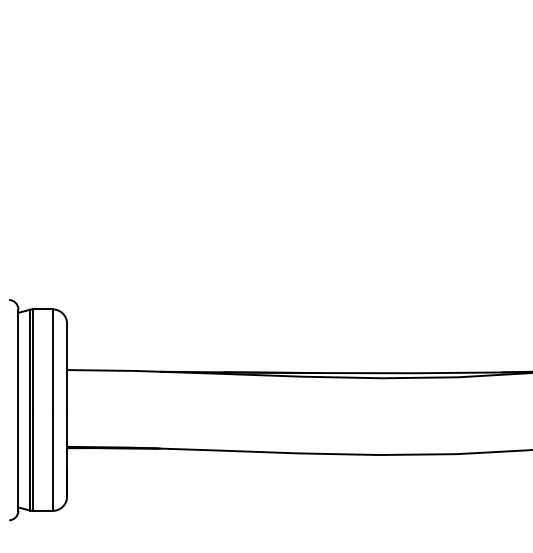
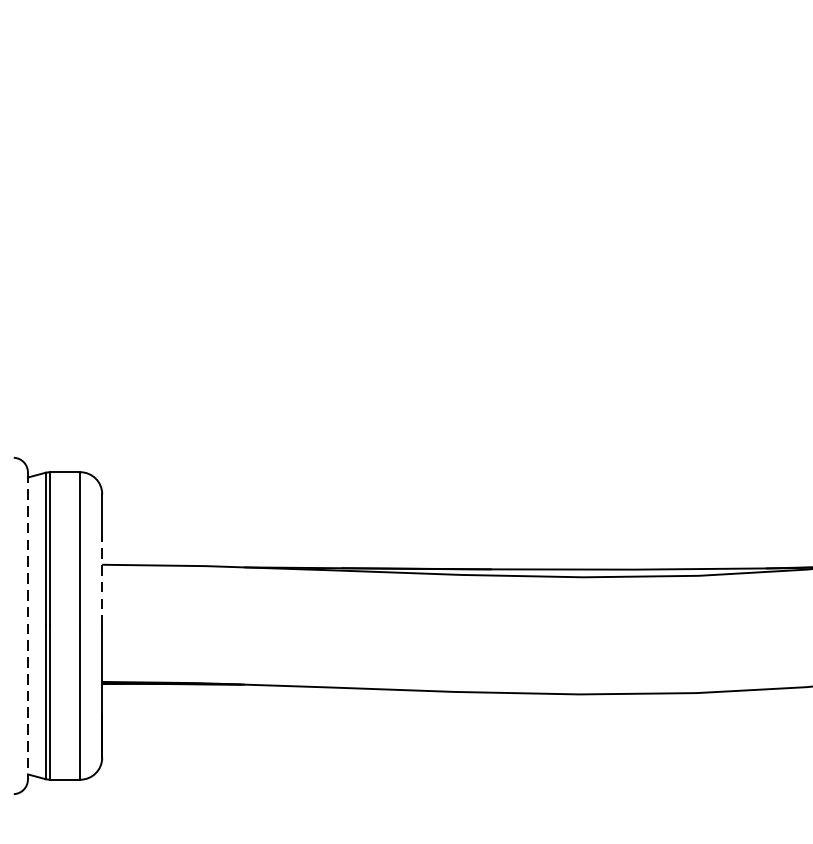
line: (67, 380) -> (102, 580), solid -> dashed
line: (18, 410) -> (28, 626), solid -> dashed

